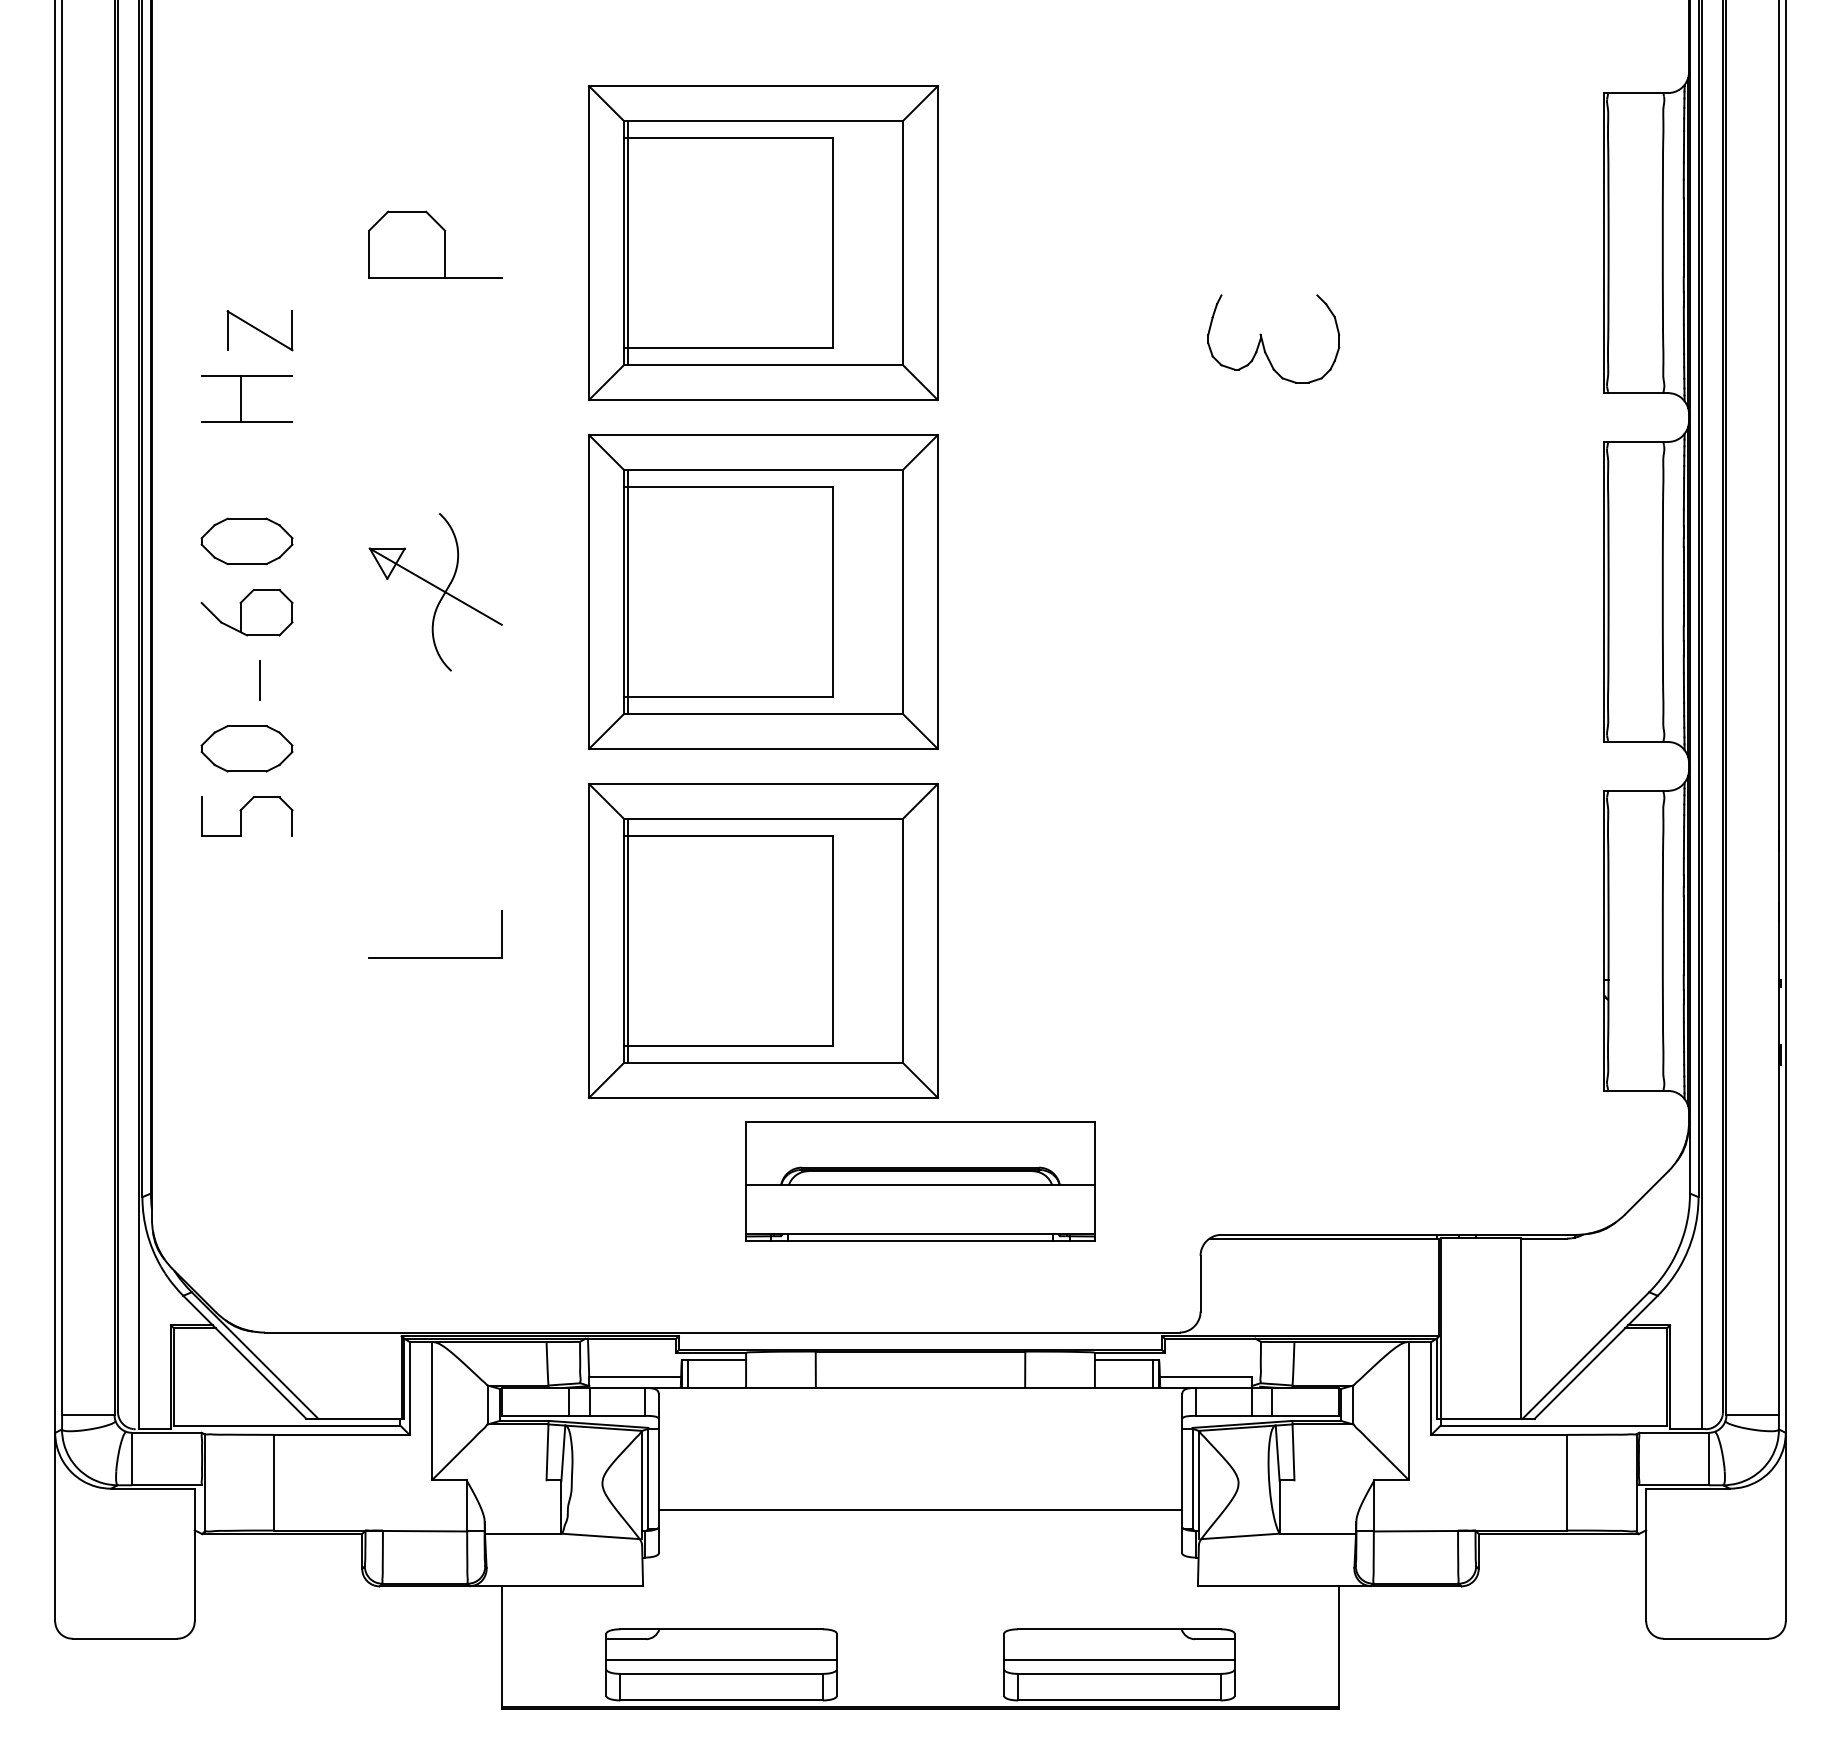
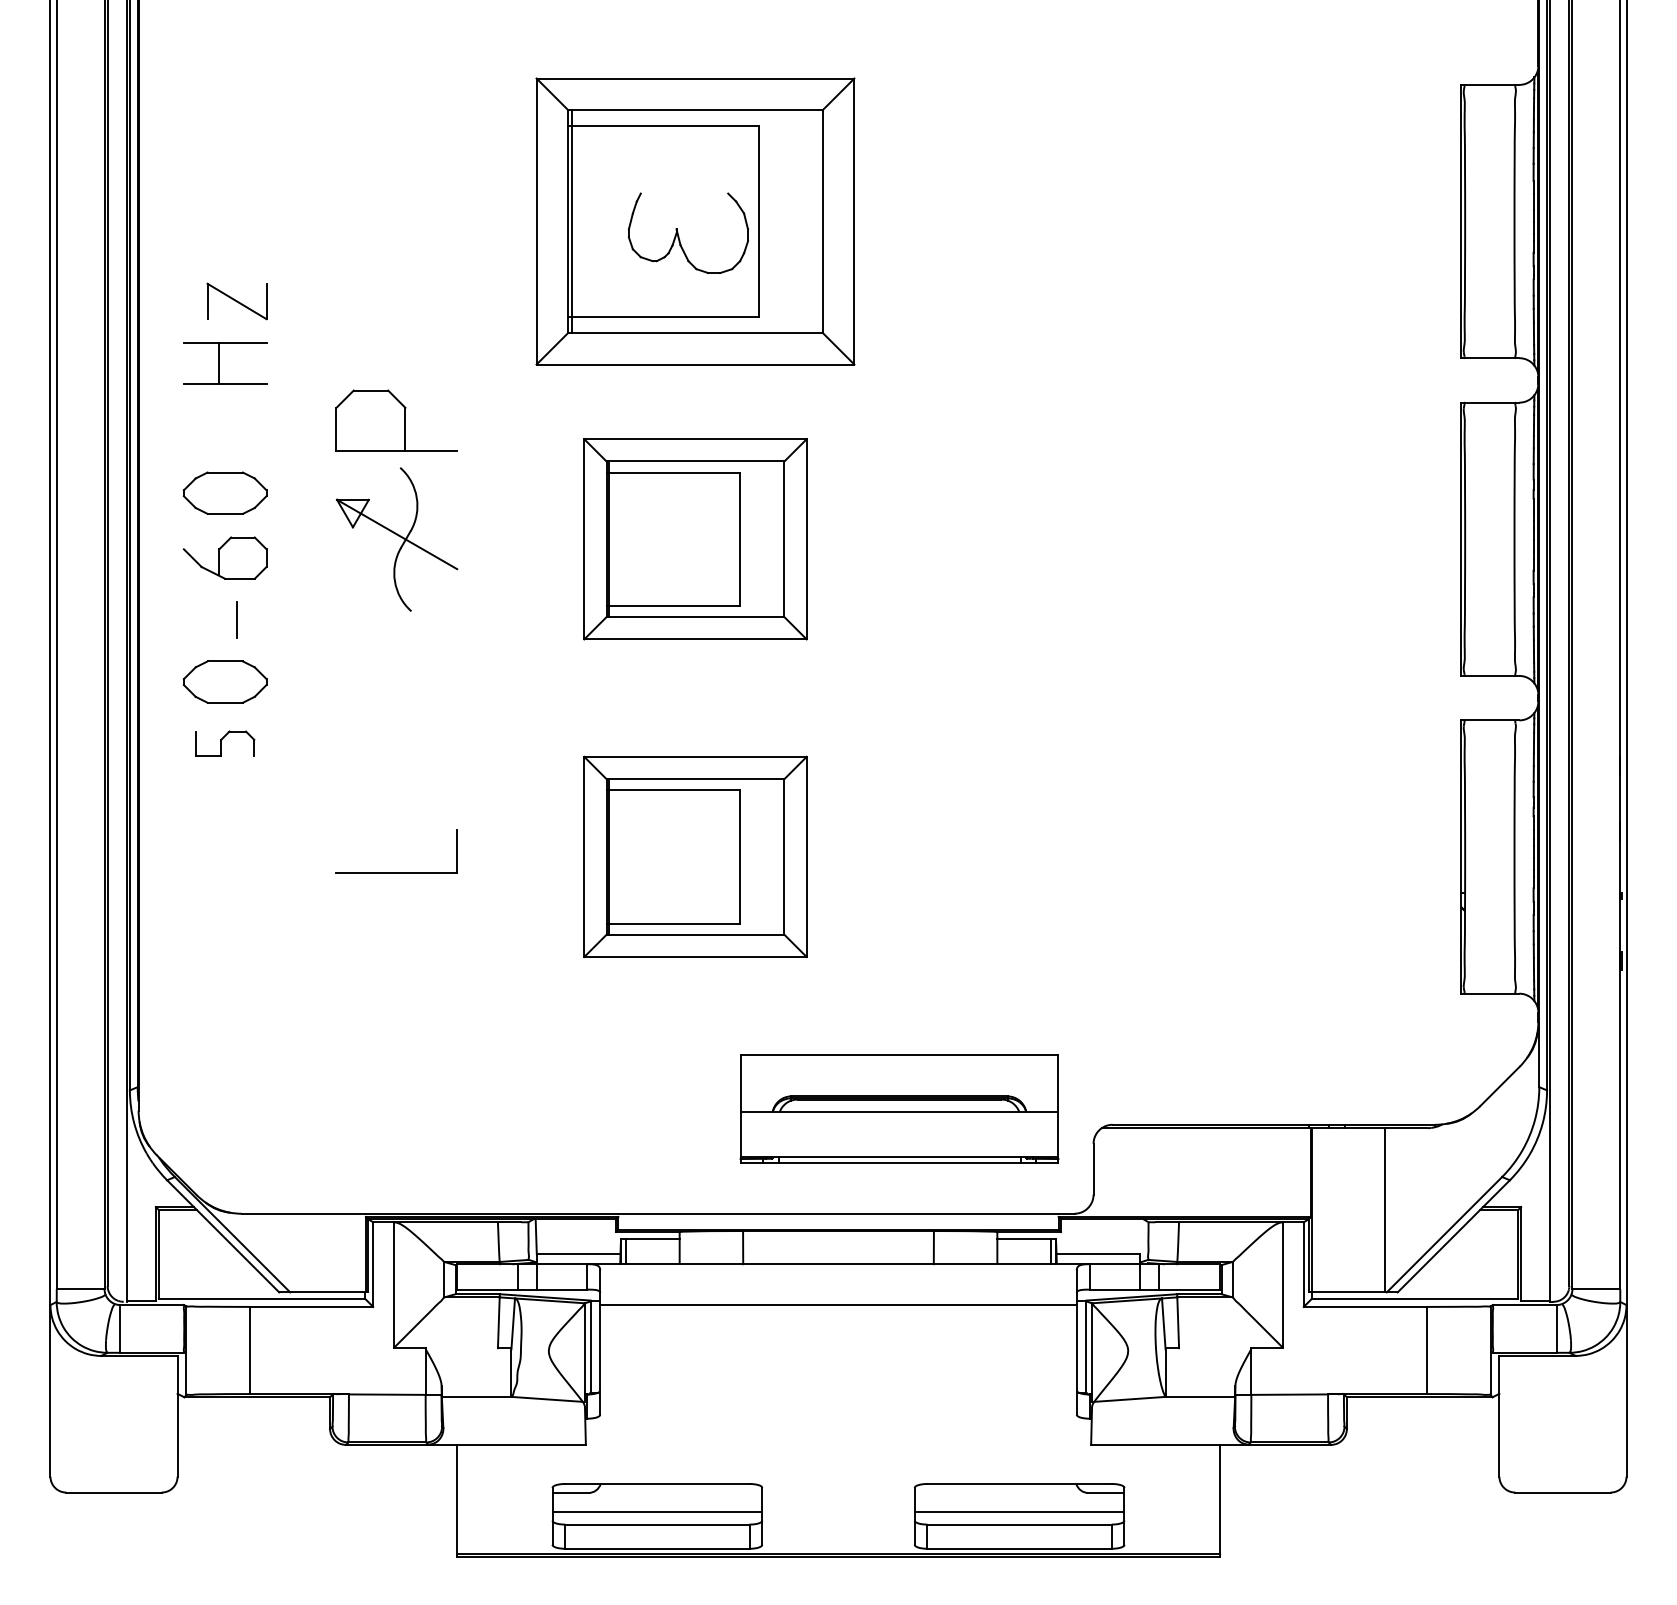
part: (435, 244) -> (396, 420), moved
part: (1263, 340) -> (679, 234), moved
part: (763, 591) -> (695, 538), size x0.7
part: (247, 816) -> (225, 743), size x0.7
part: (763, 940) -> (695, 856), size x0.7
part: (920, 1181) -> (899, 1108), moved
line: (920, 1510) -> (838, 1304), moved

